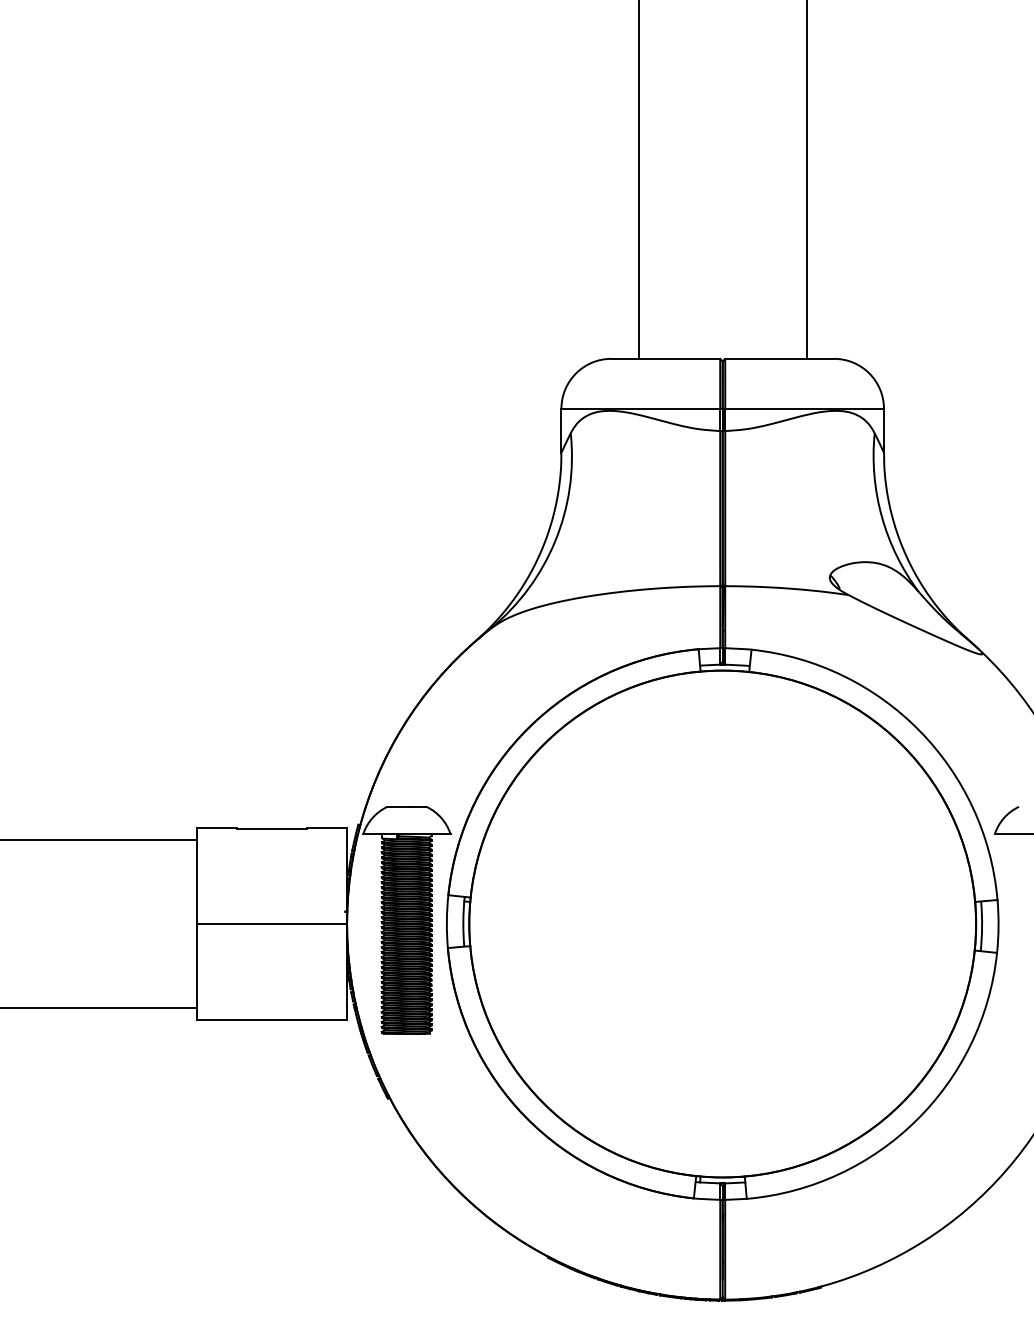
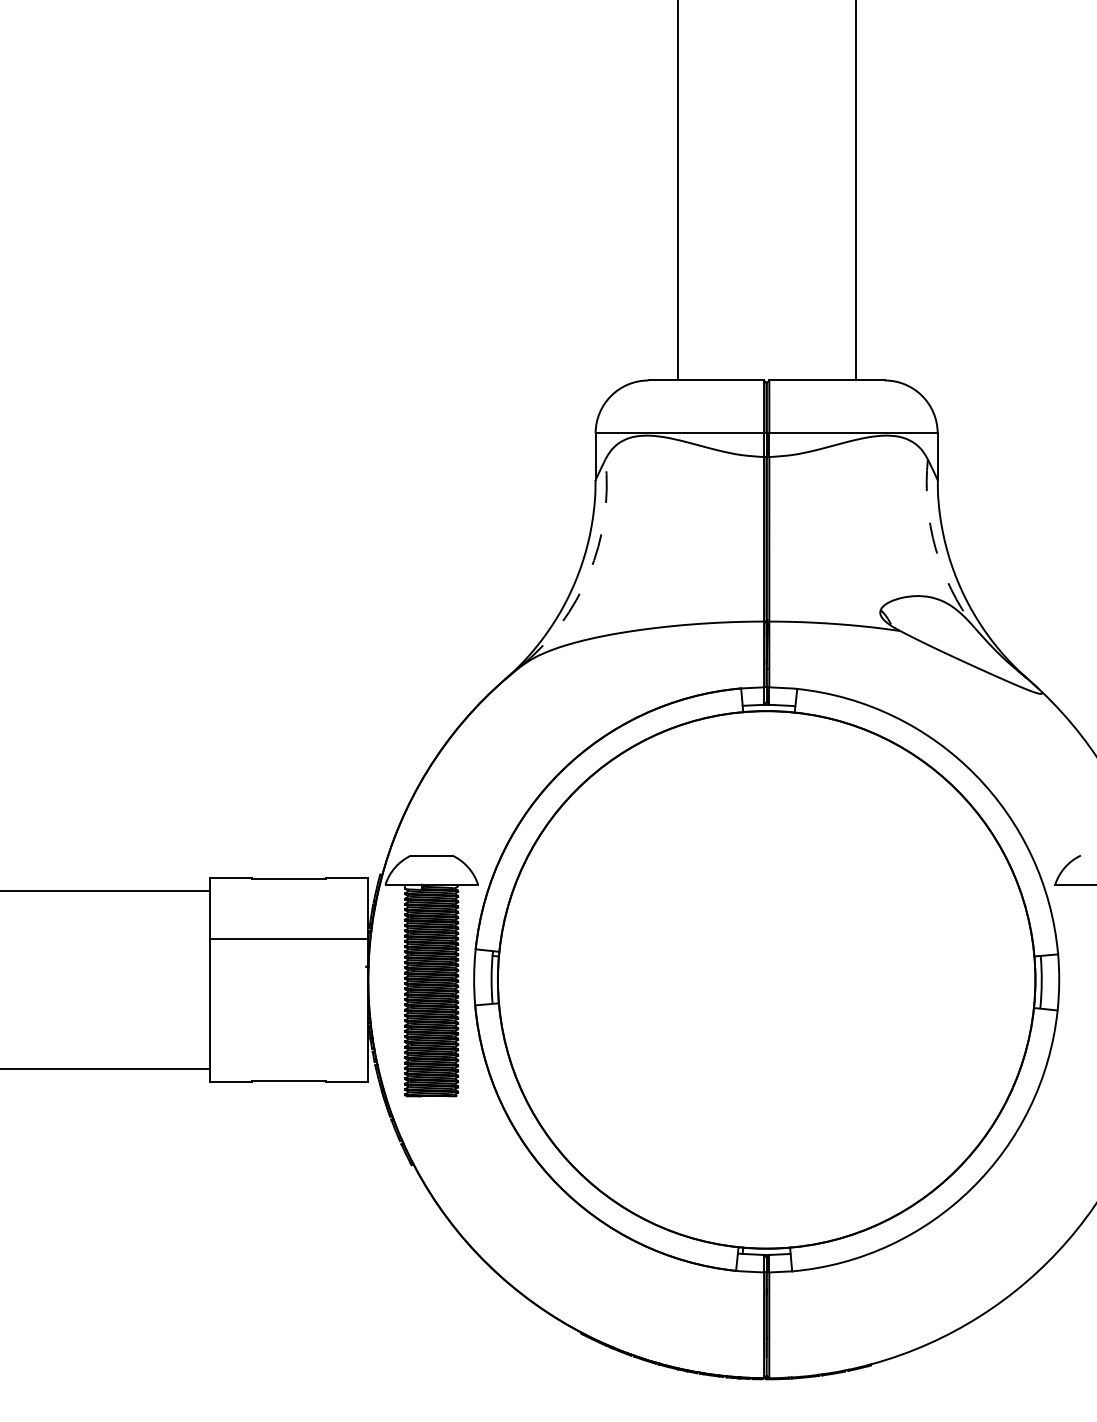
arc: (881, 517) -> (935, 548), solid -> dashed
arc: (555, 541) -> (589, 574), solid -> dashed
line: (271, 923) -> (288, 938), moved

